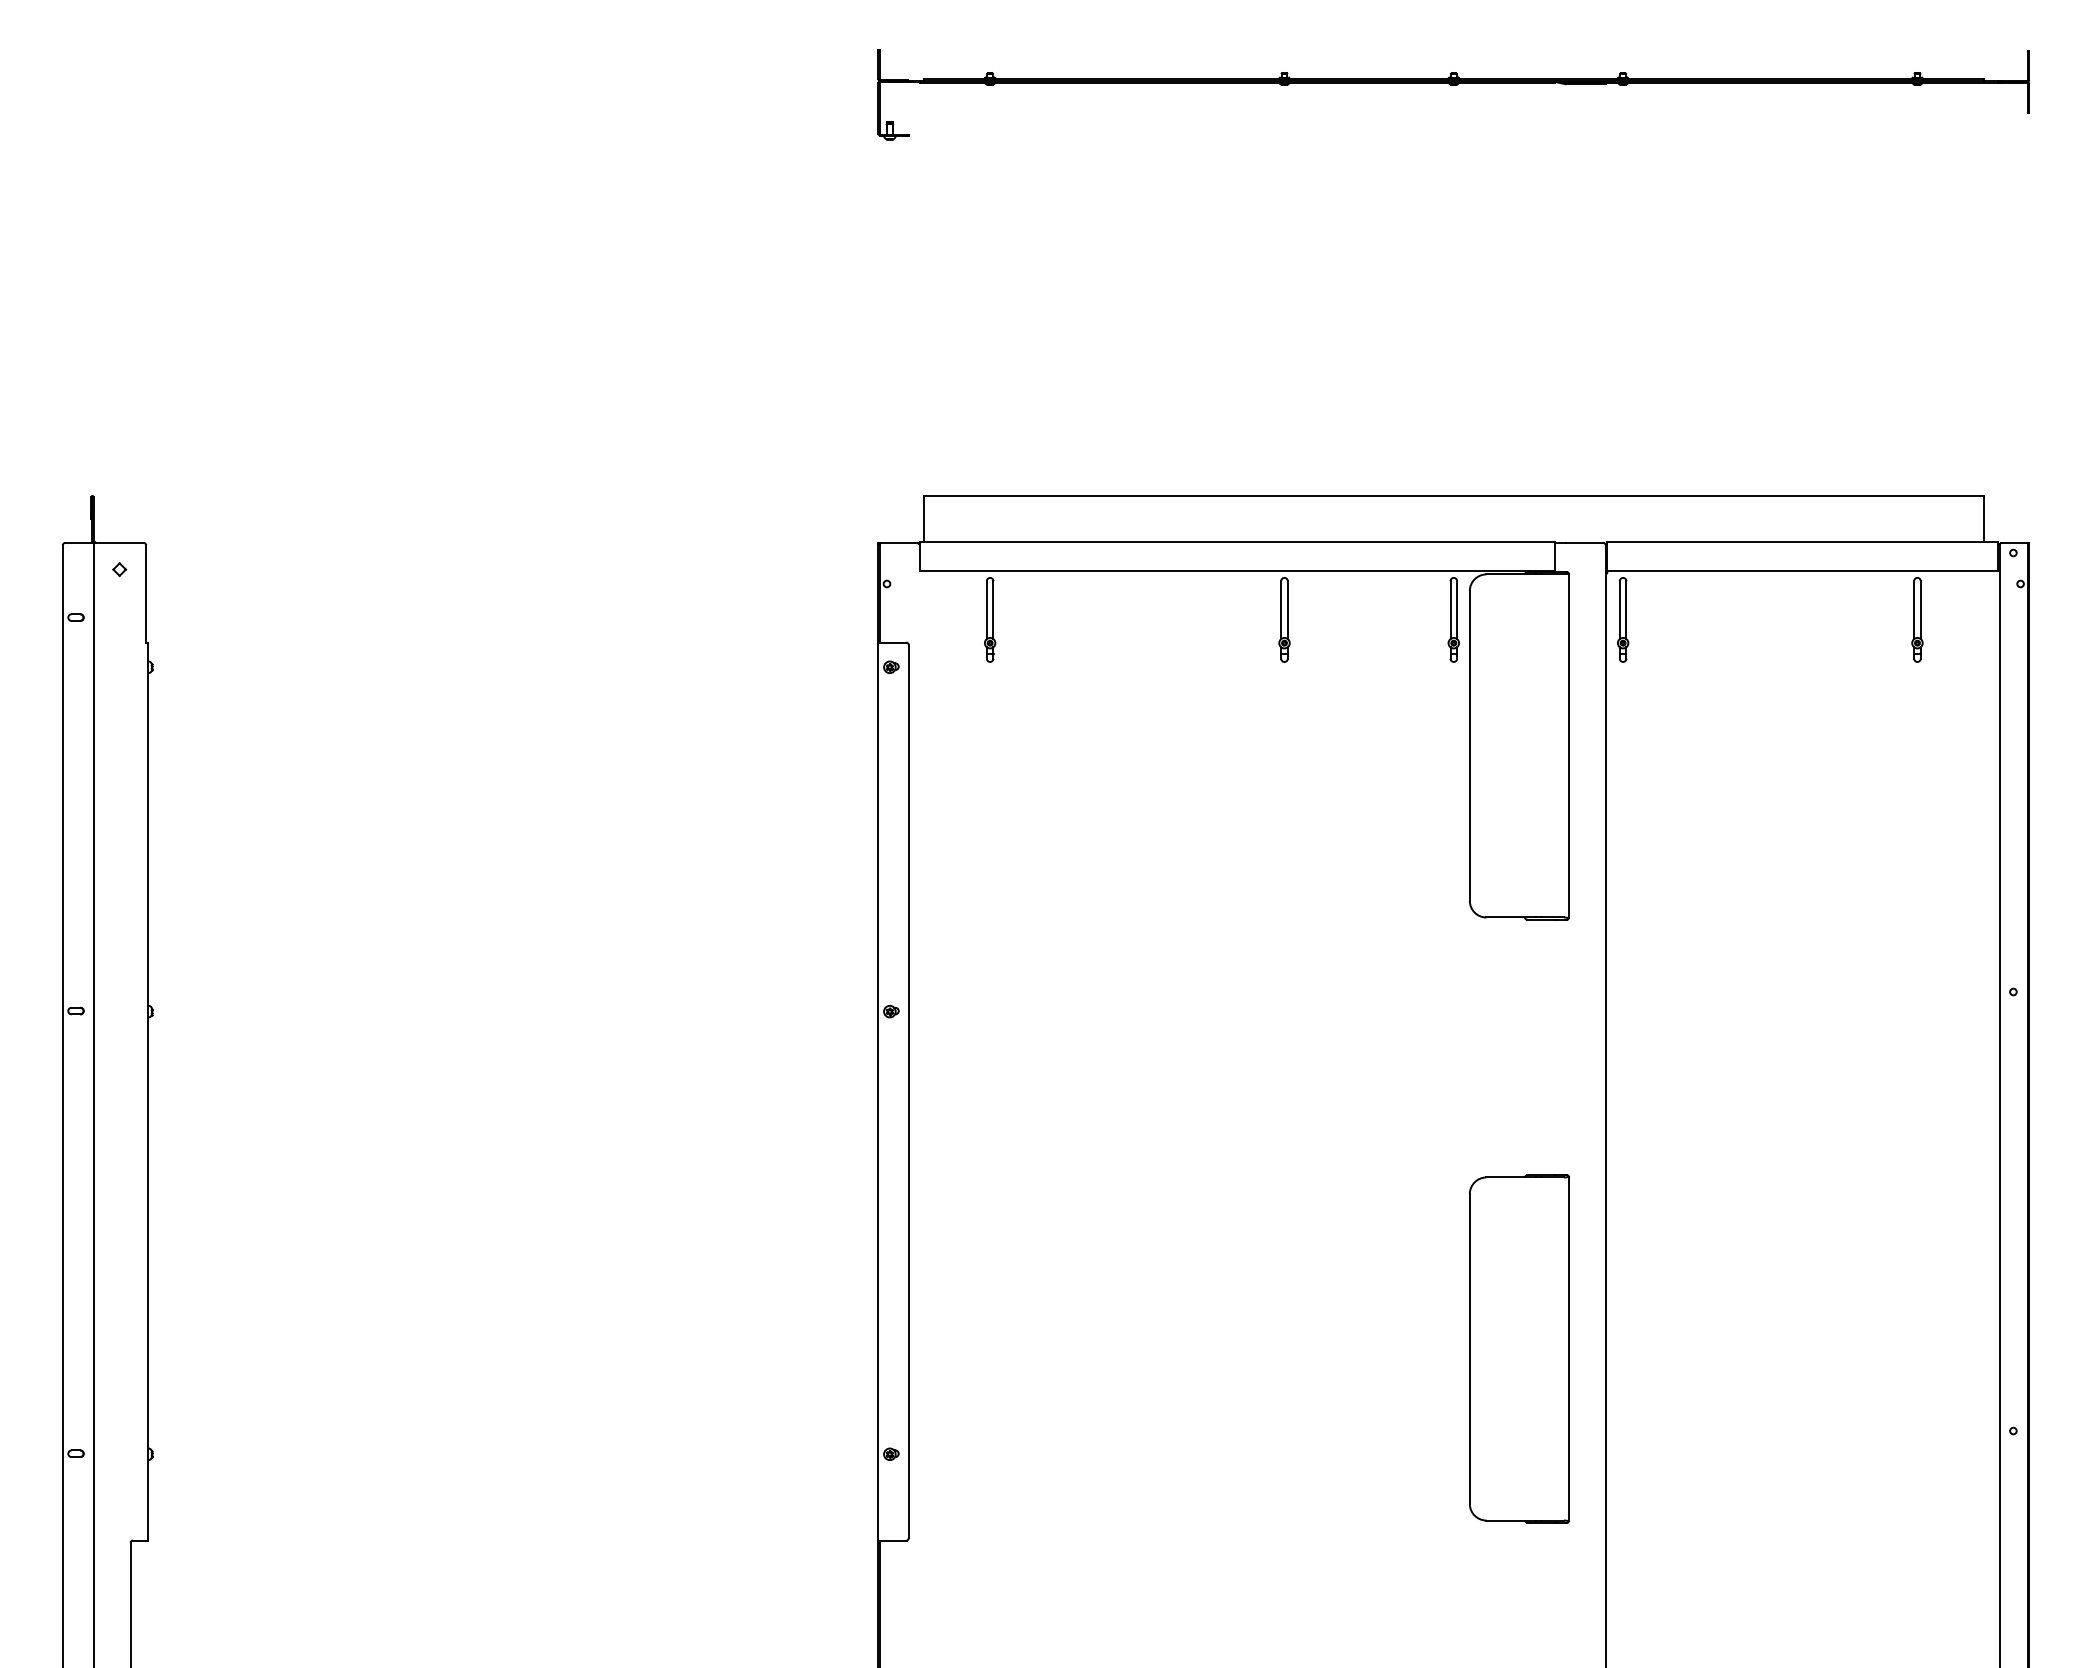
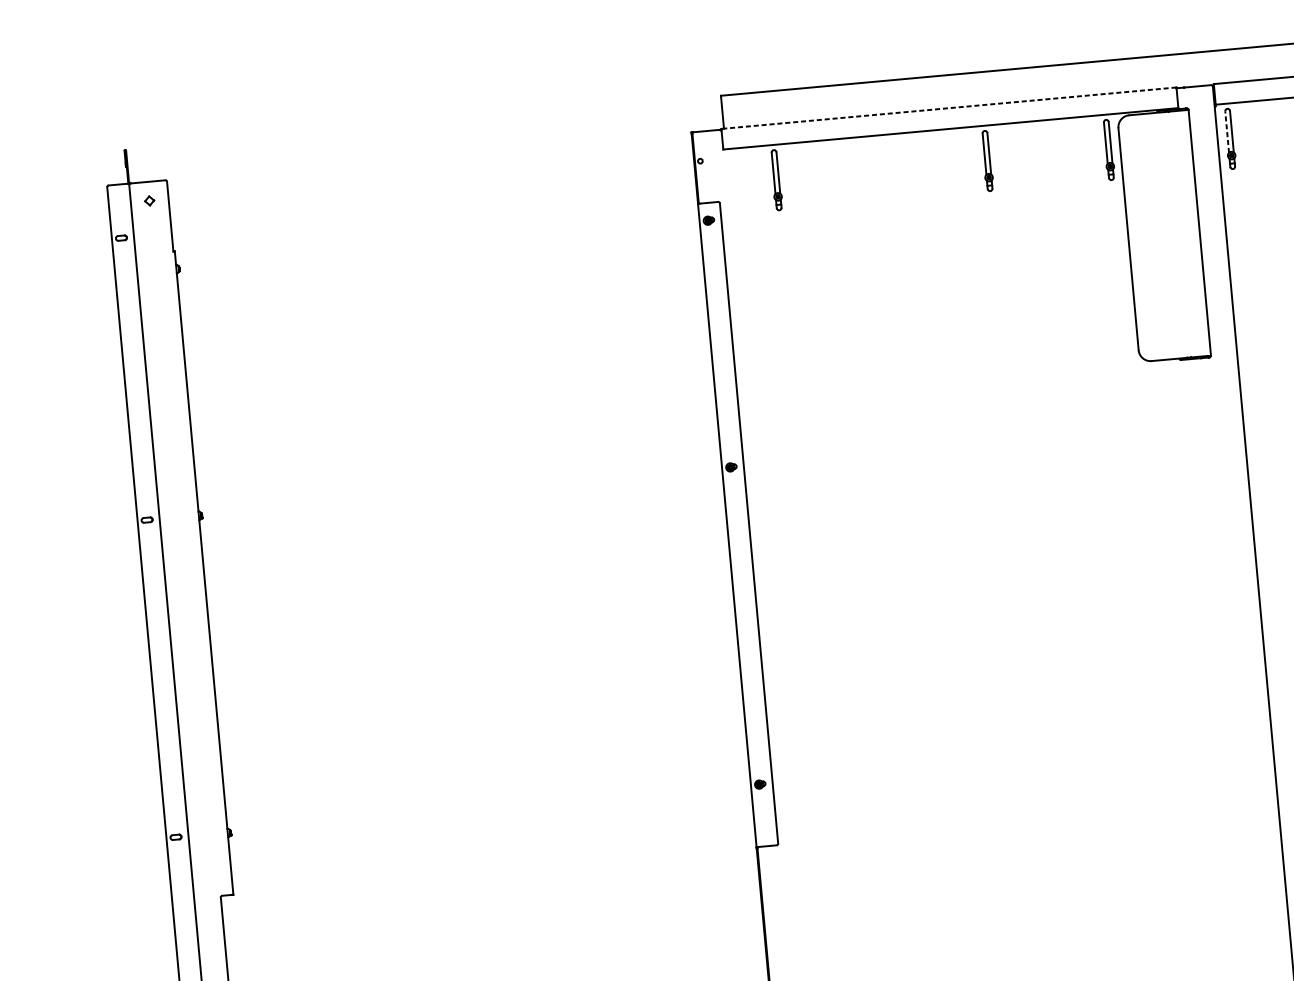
line: (1237, 541) -> (948, 107), solid -> dashed
line: (1619, 610) -> (1226, 132), solid -> dashed
part: (1519, 1348) -> (1203, 667), removed

